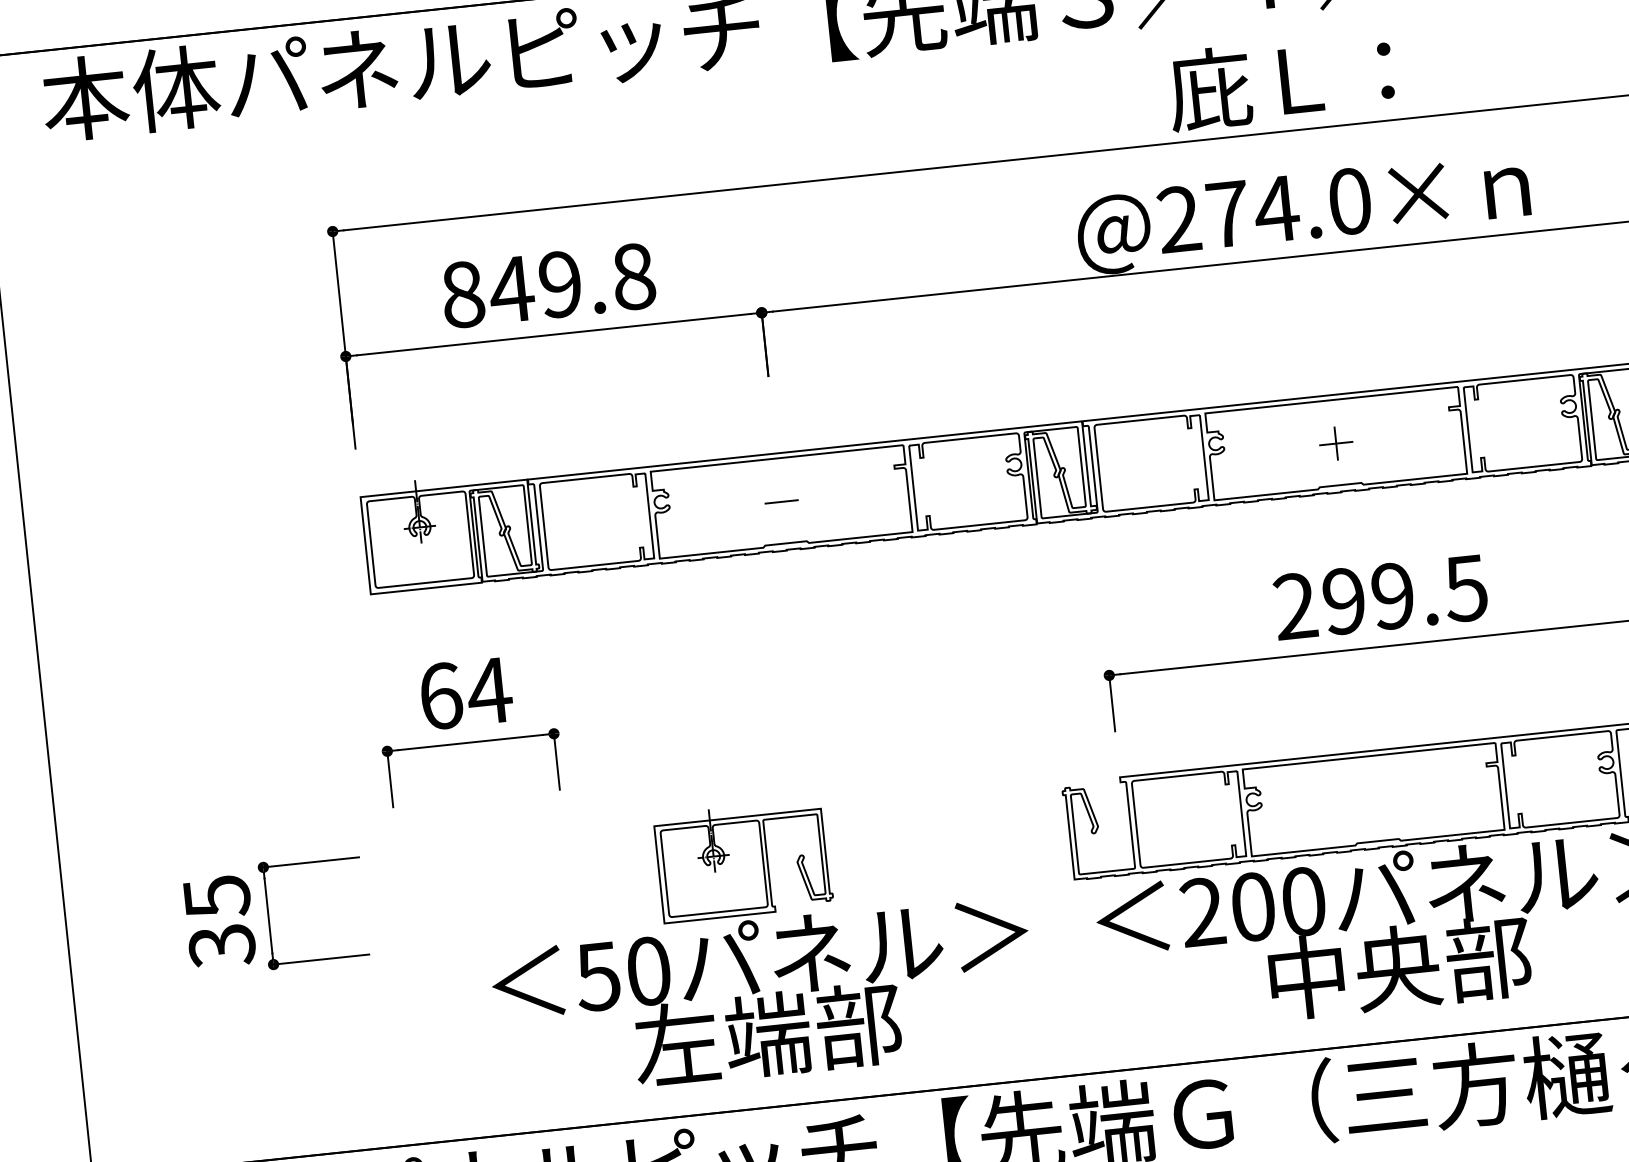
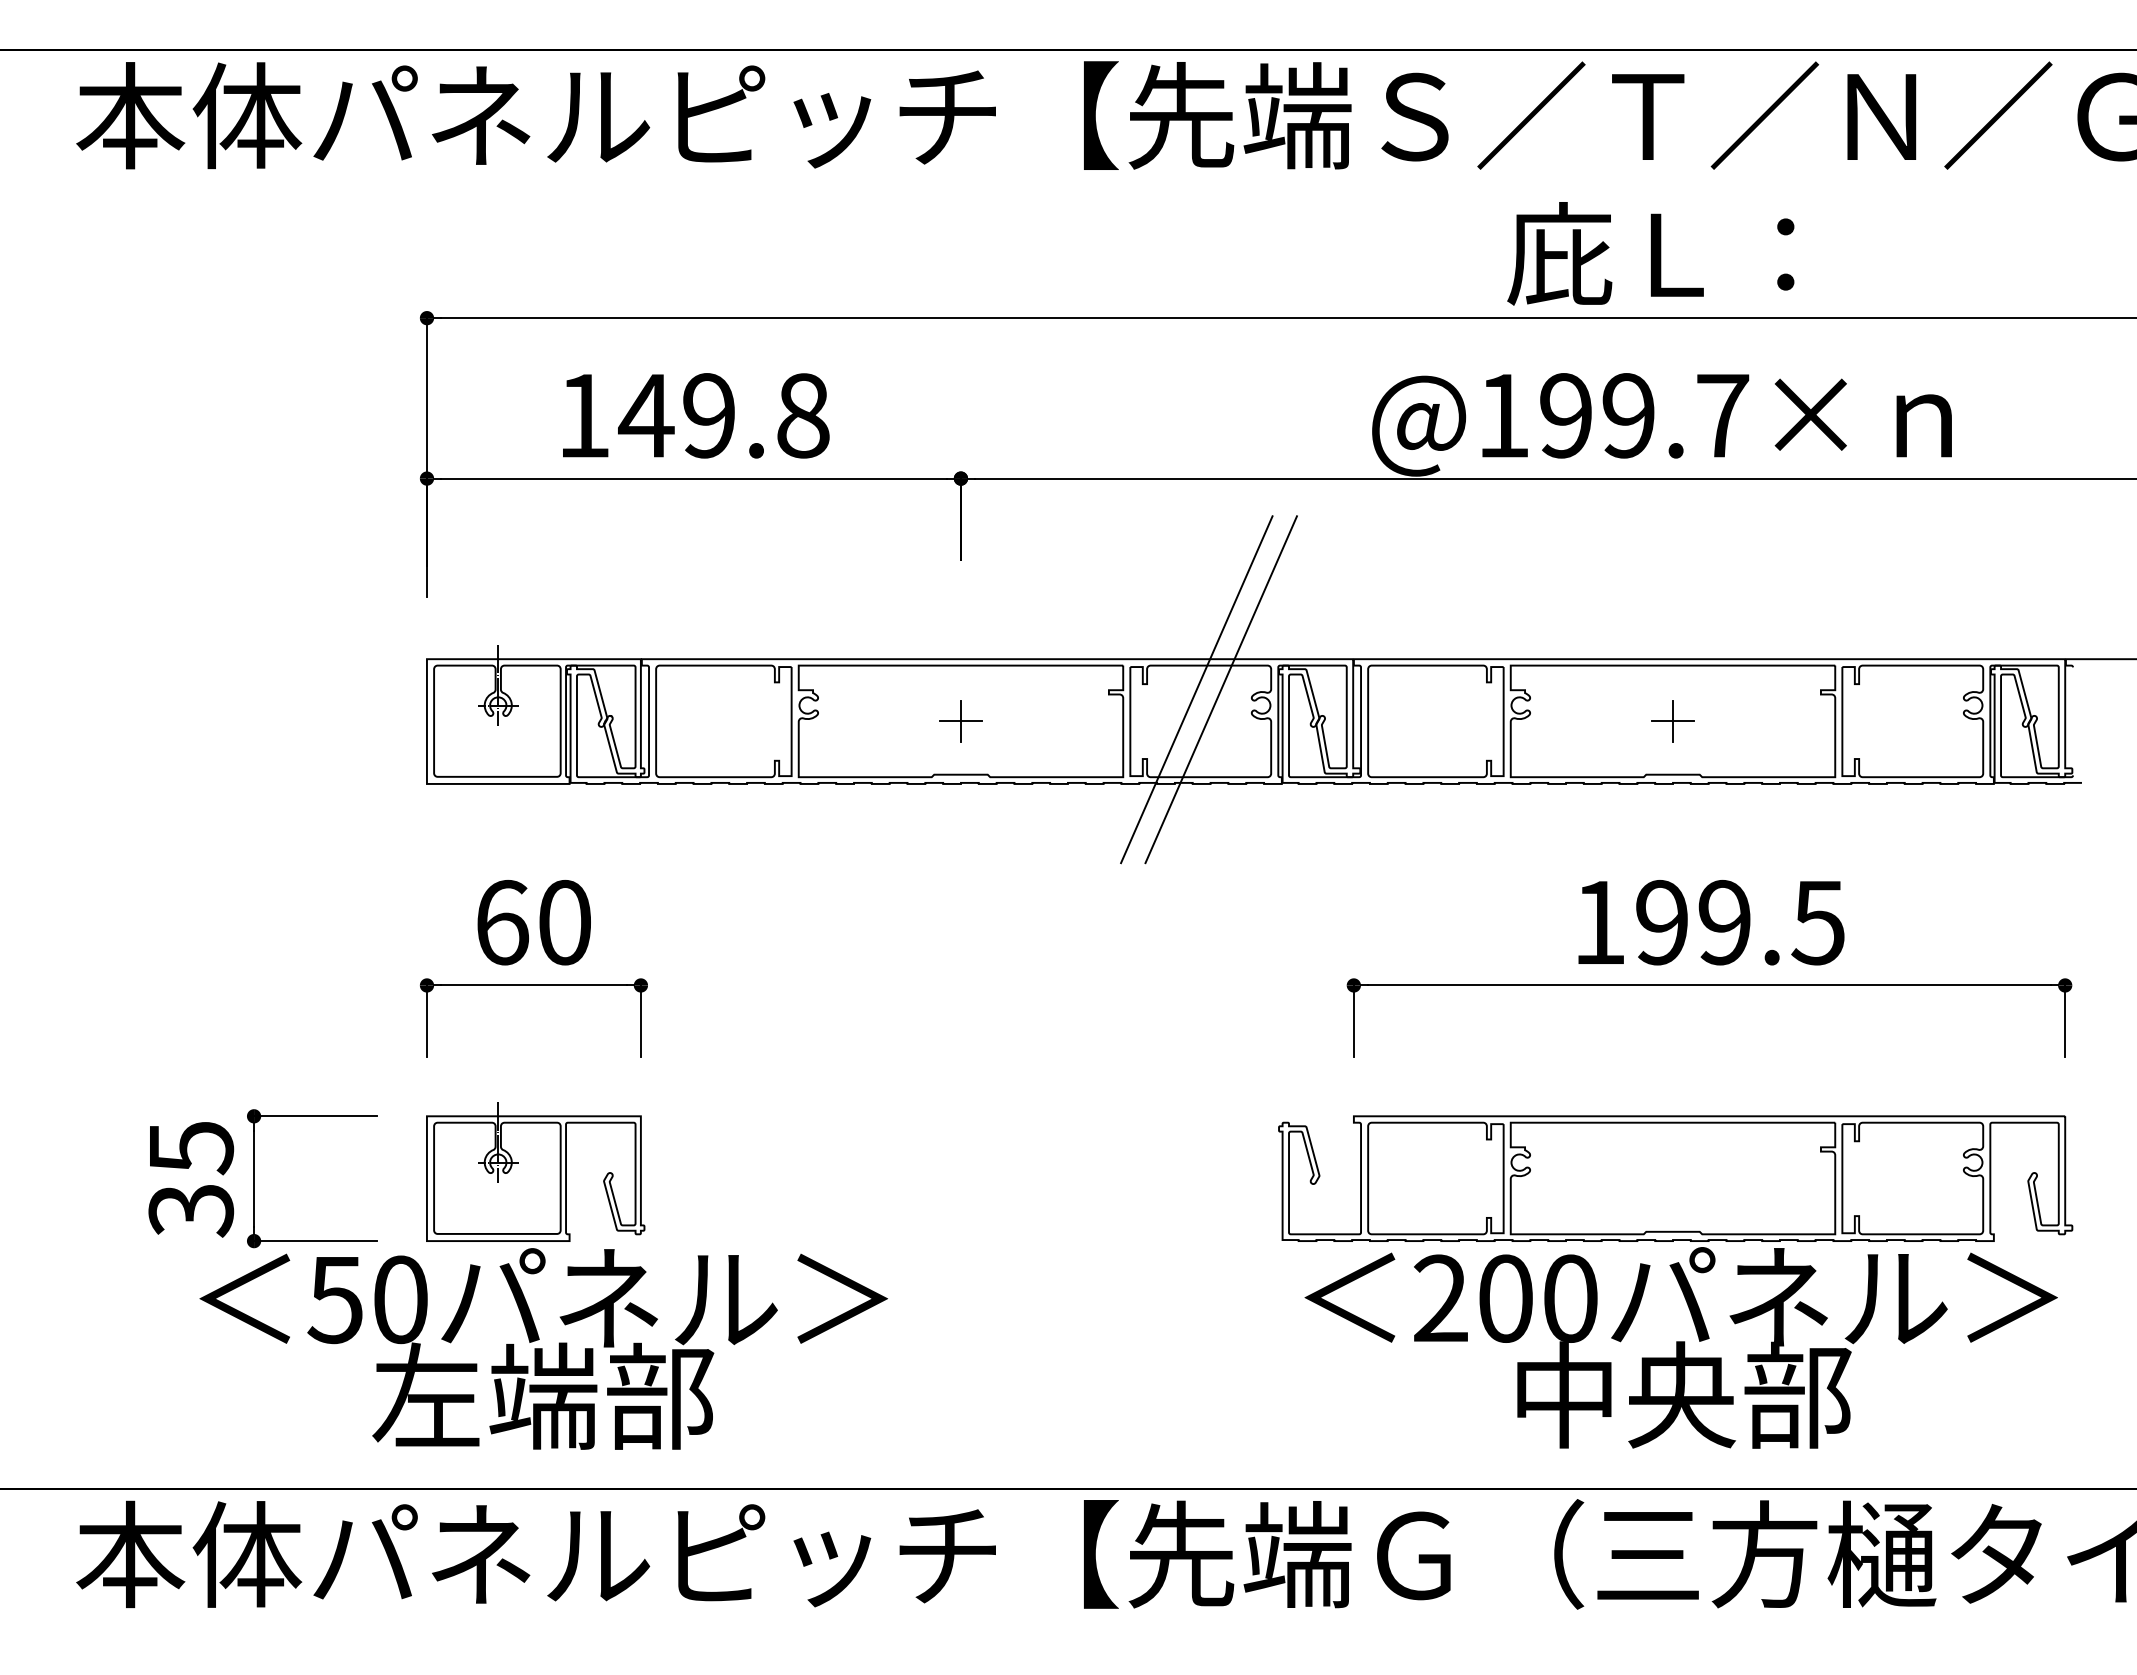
text: (1264, 210) -> (1613, 415), @274.0× -> @199.7×
text: (463, 294) -> (584, 415), 849.8 -> 149.8
line: (981, 455) -> (1220, 689), added
line: (962, 457) -> (1196, 689), added
line: (781, 502) -> (960, 721), added
text: (1295, 605) -> (1599, 921), 299.5 -> 199.5
text: (489, 691) -> (564, 922), 64 -> 60
part: (758, 940) -> (543, 1275), moved

